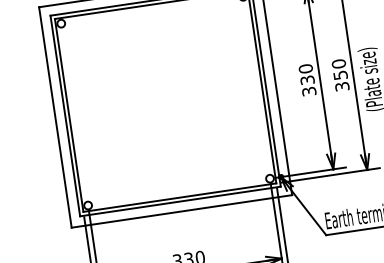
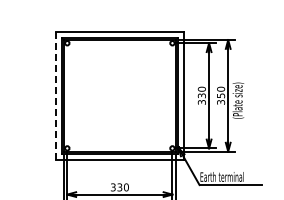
line: (55, 116) -> (56, 95), solid -> dashed

